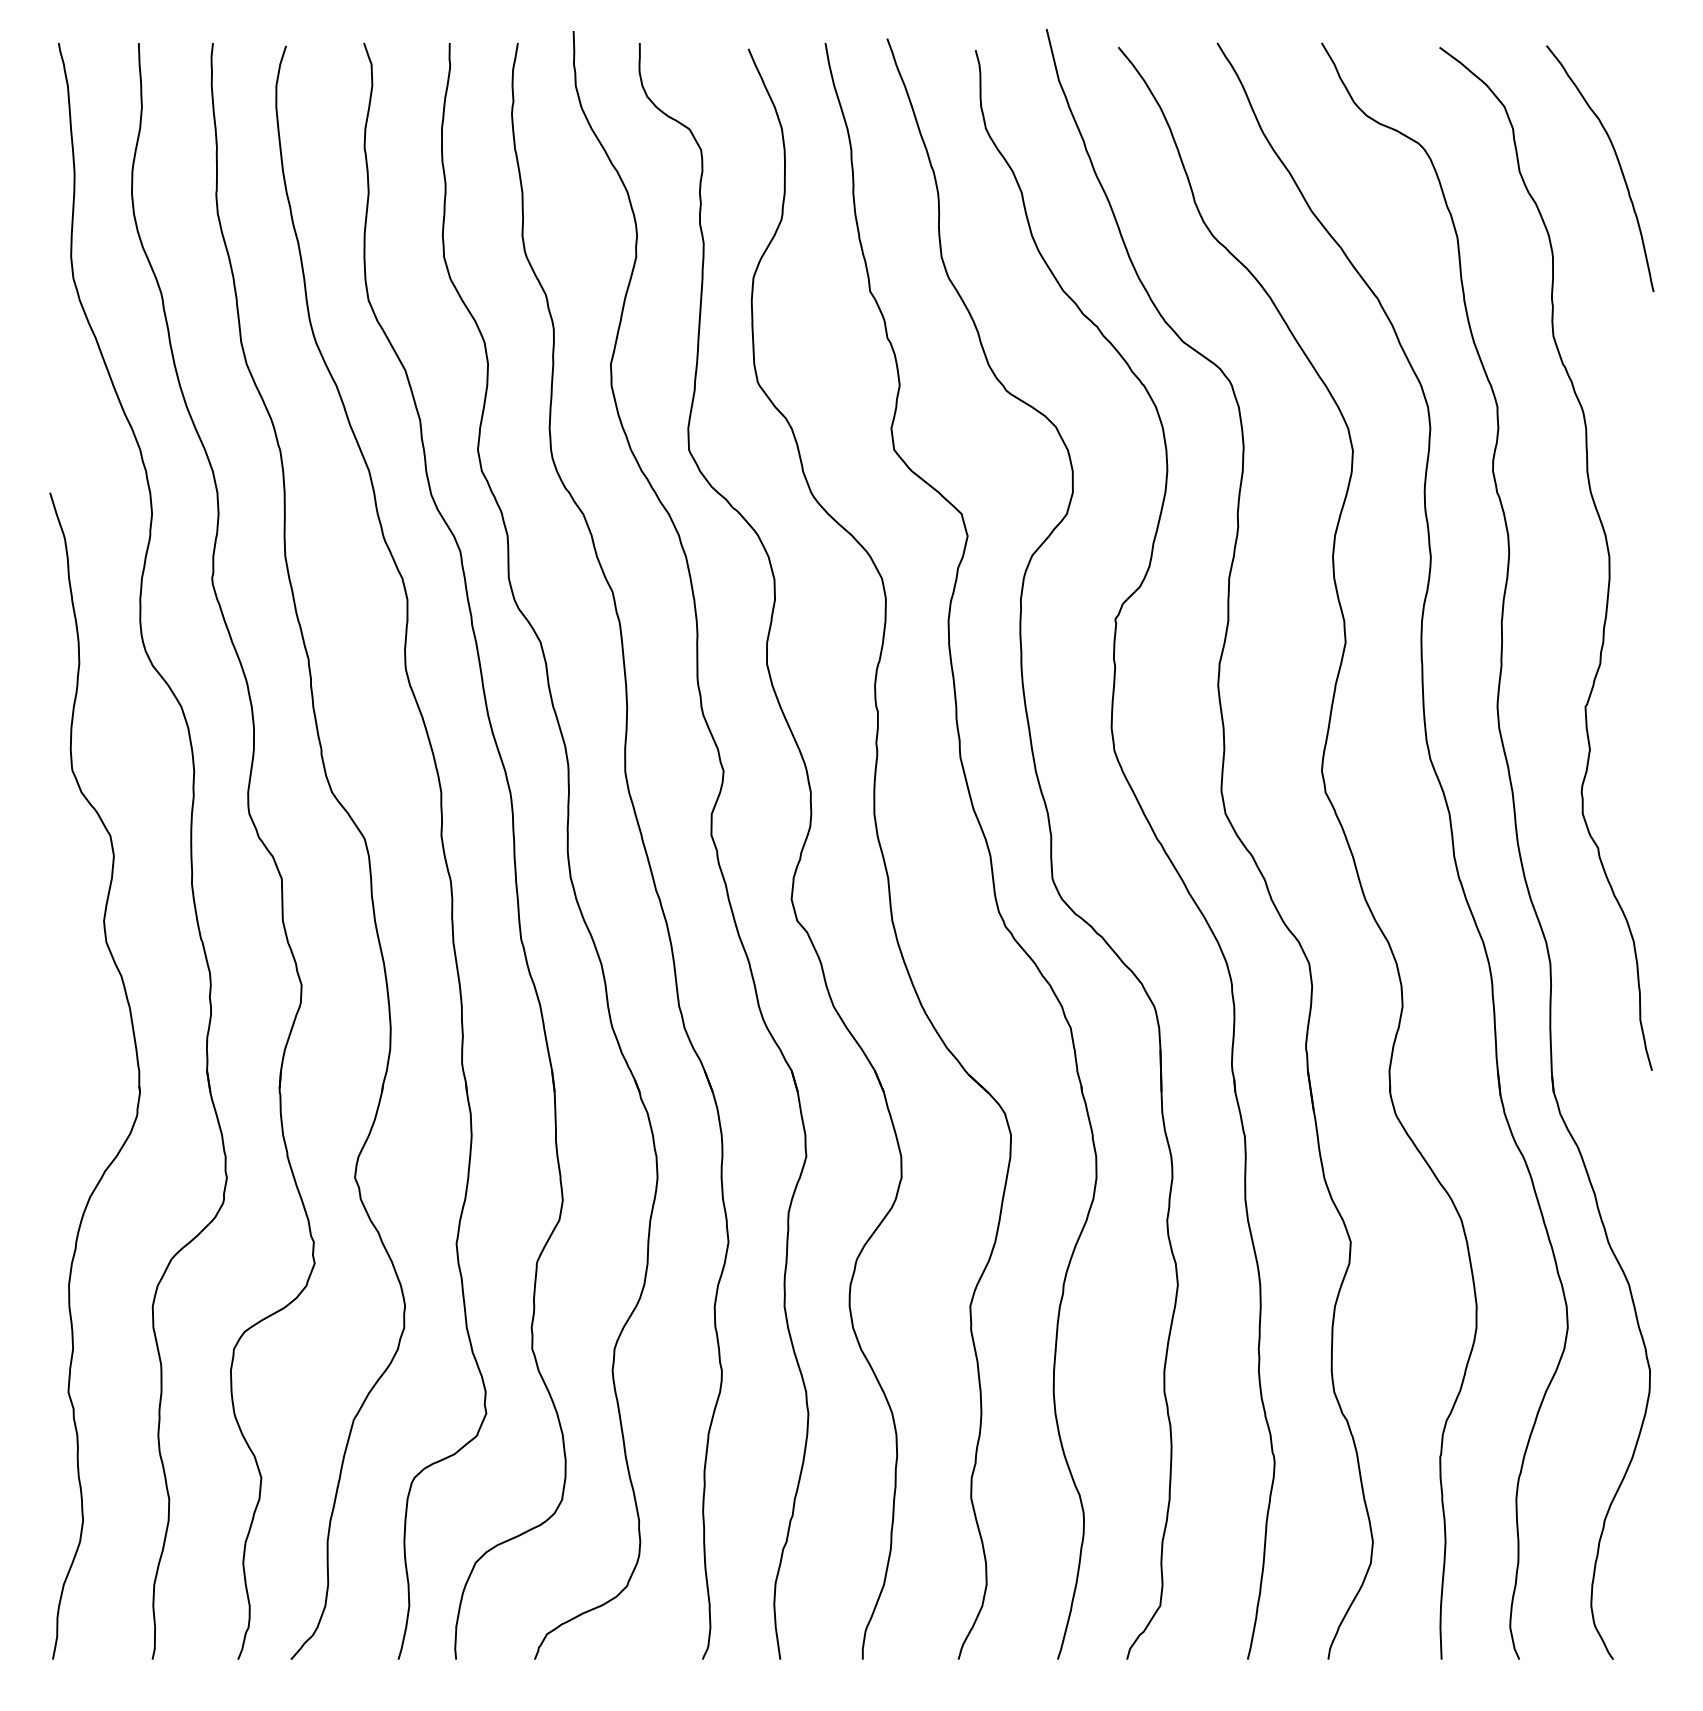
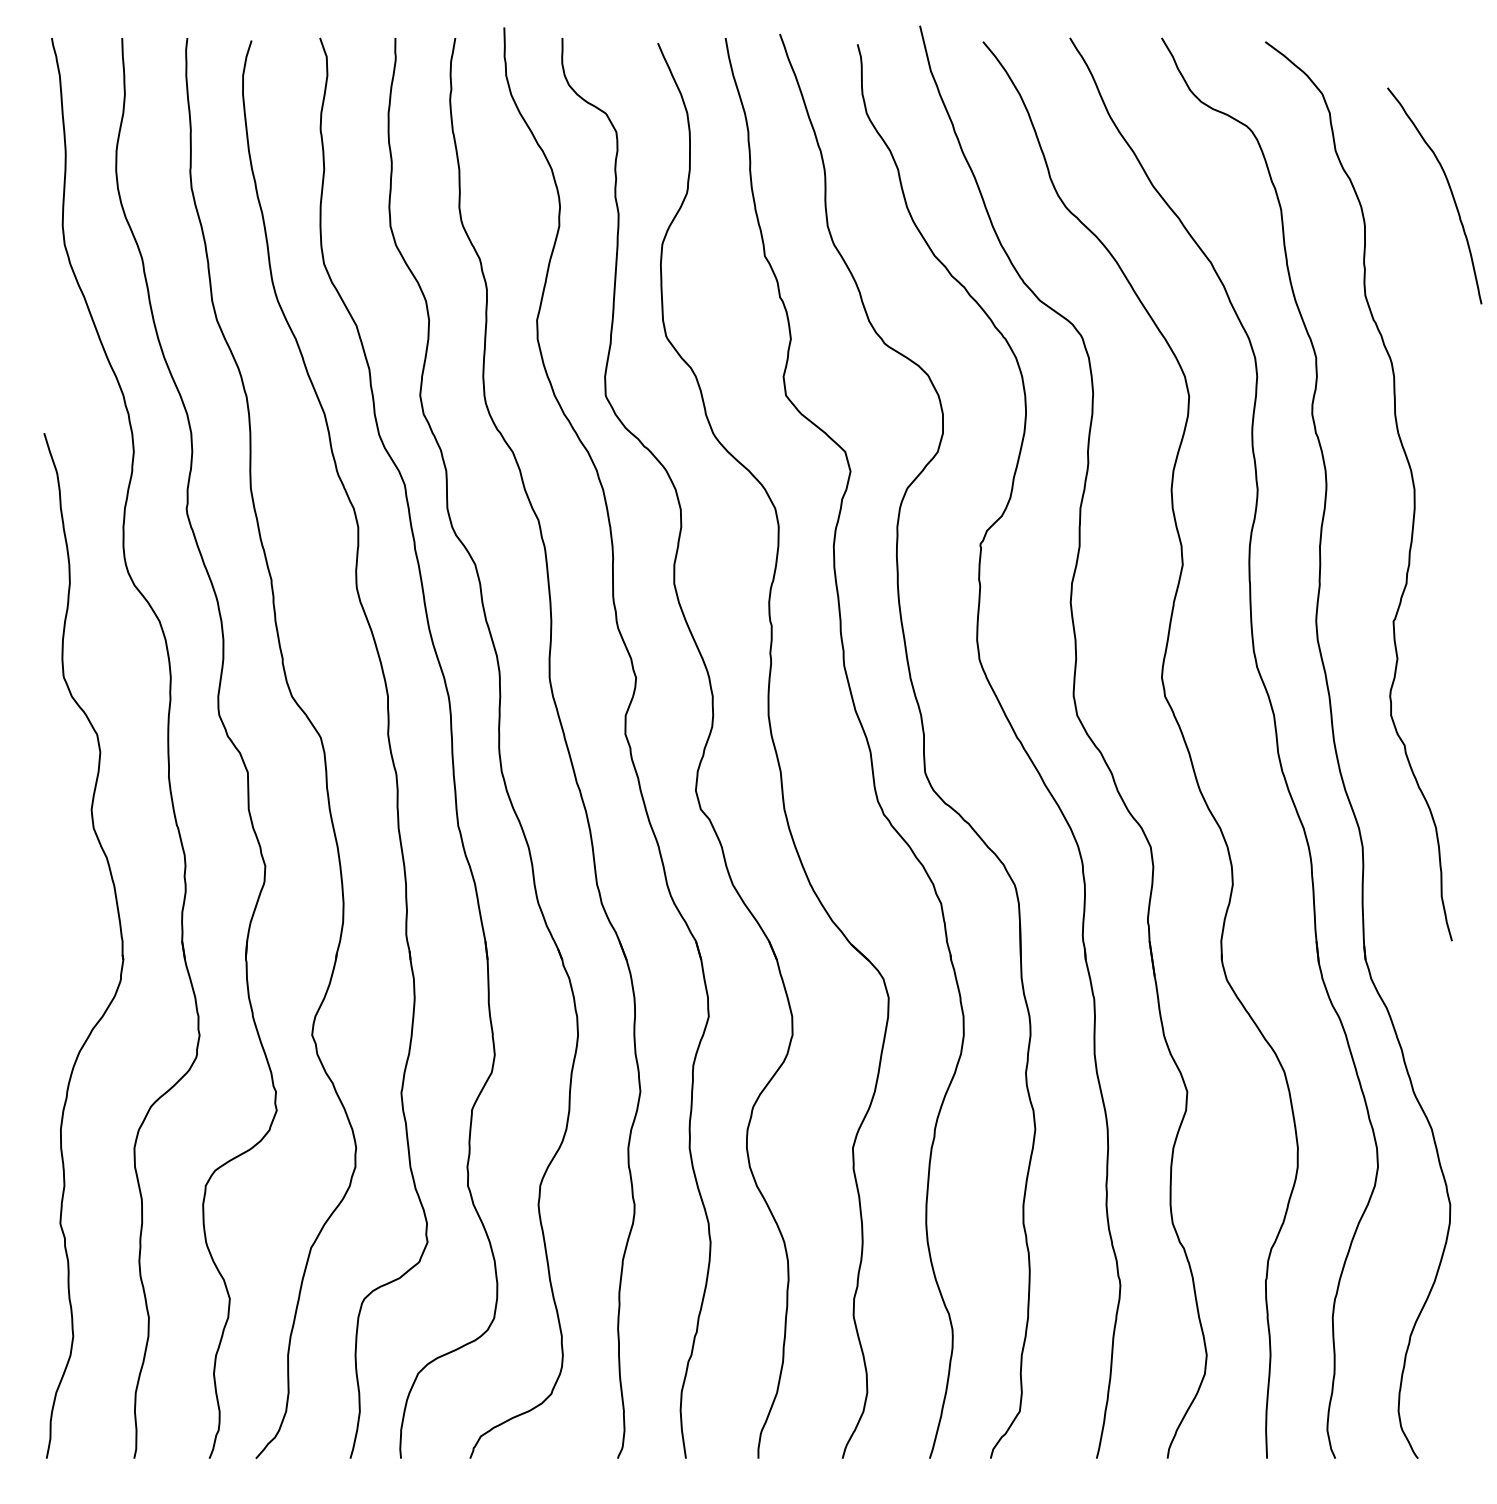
curve: (1617, 161) -> (1449, 189), moved

